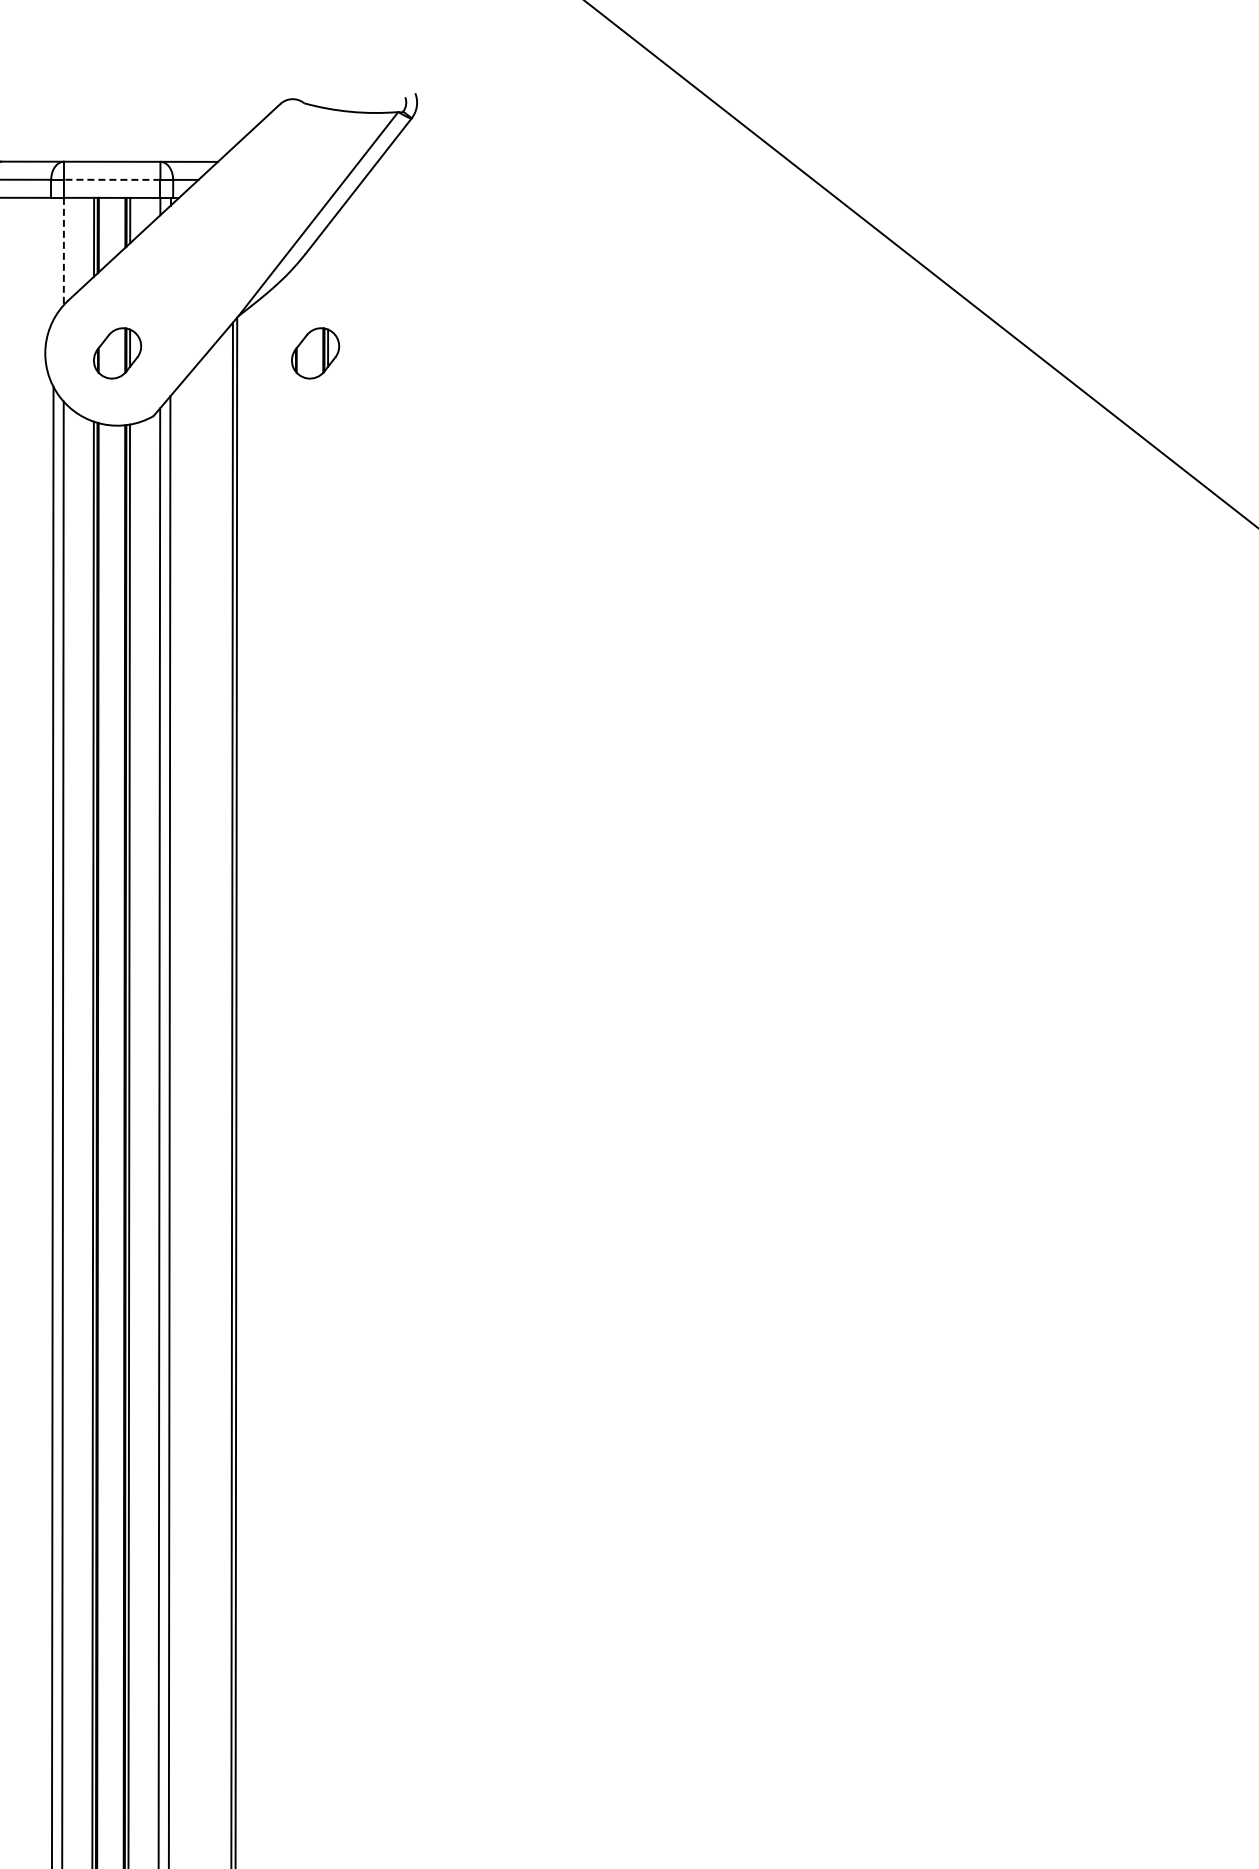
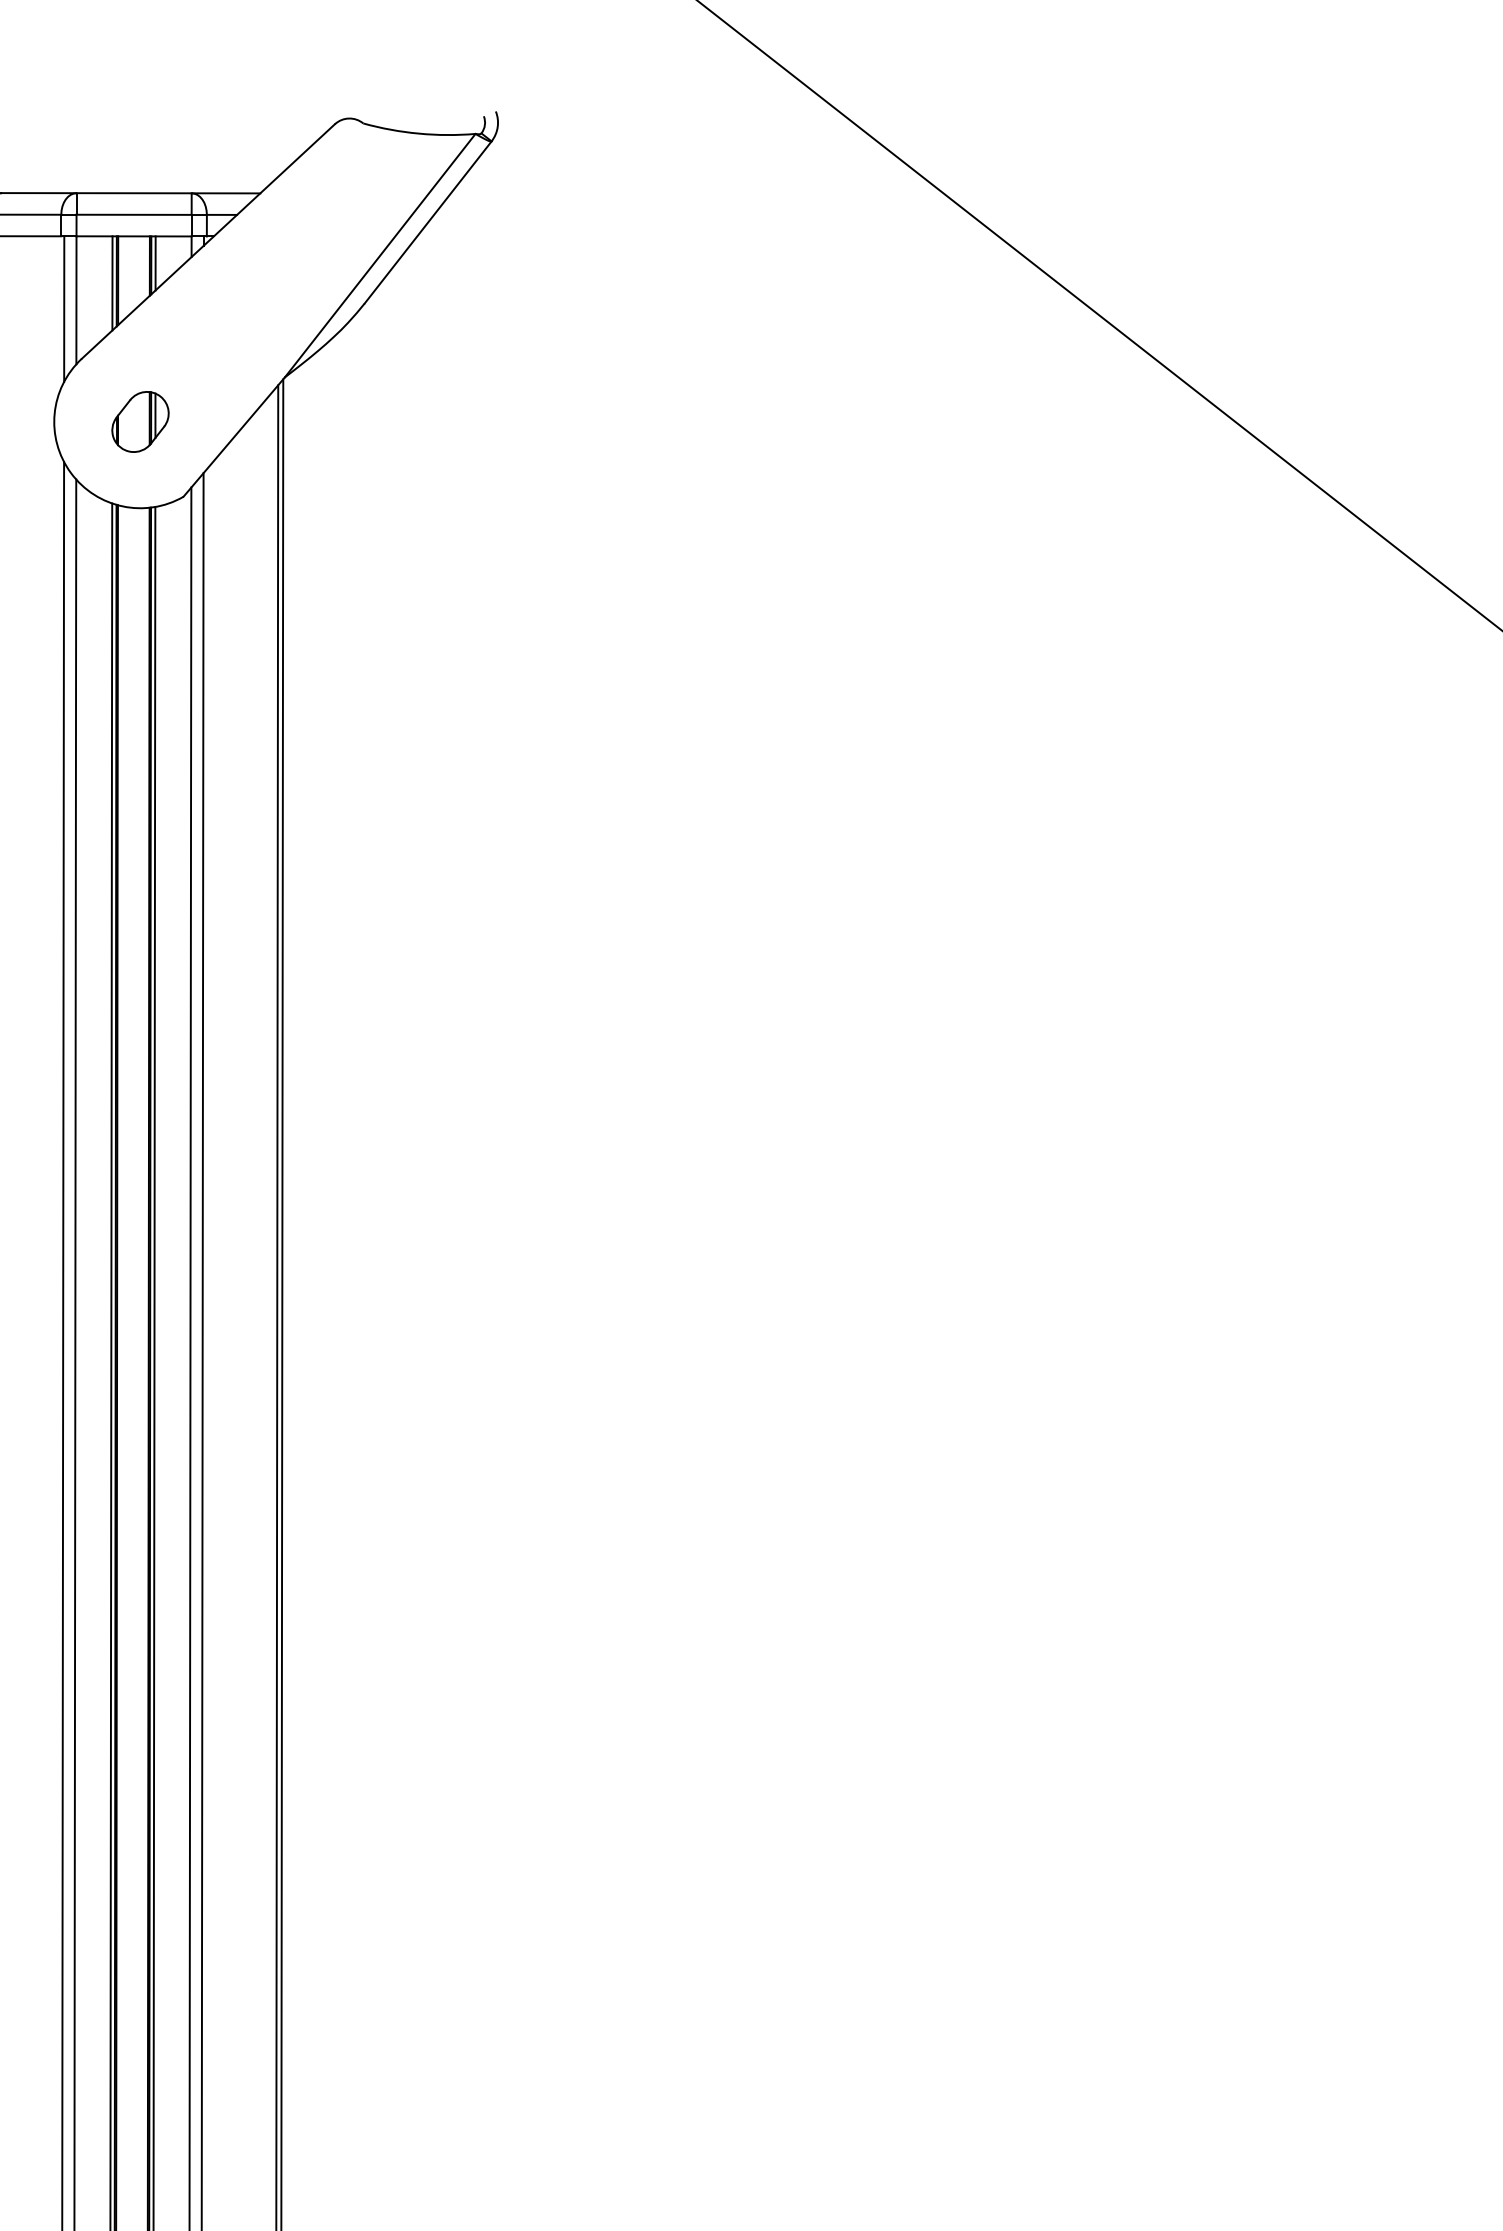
line: (111, 179) -> (133, 214), dashed -> solid
line: (63, 251) -> (75, 300), dashed -> solid
line: (53, 258) -> (64, 308), added
part: (315, 353) -> (376, 422), removed

